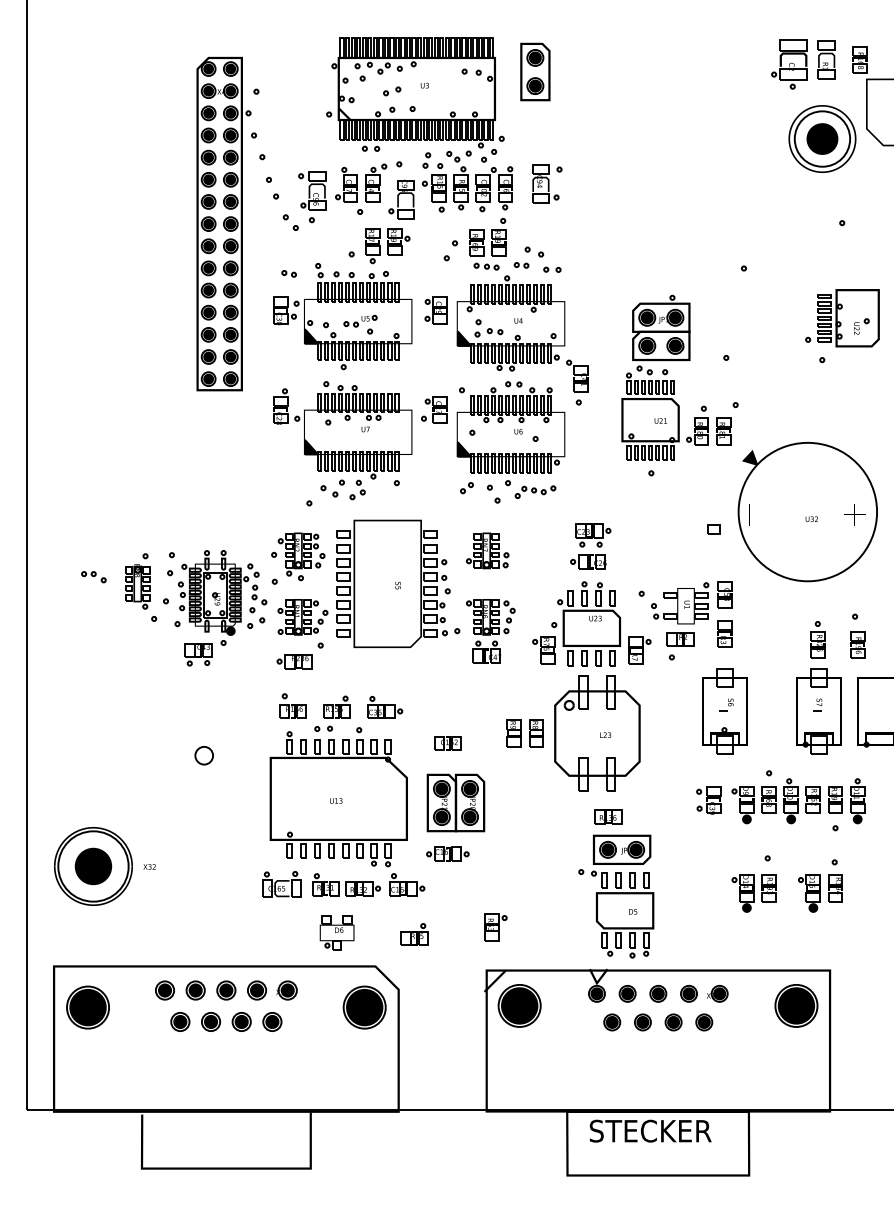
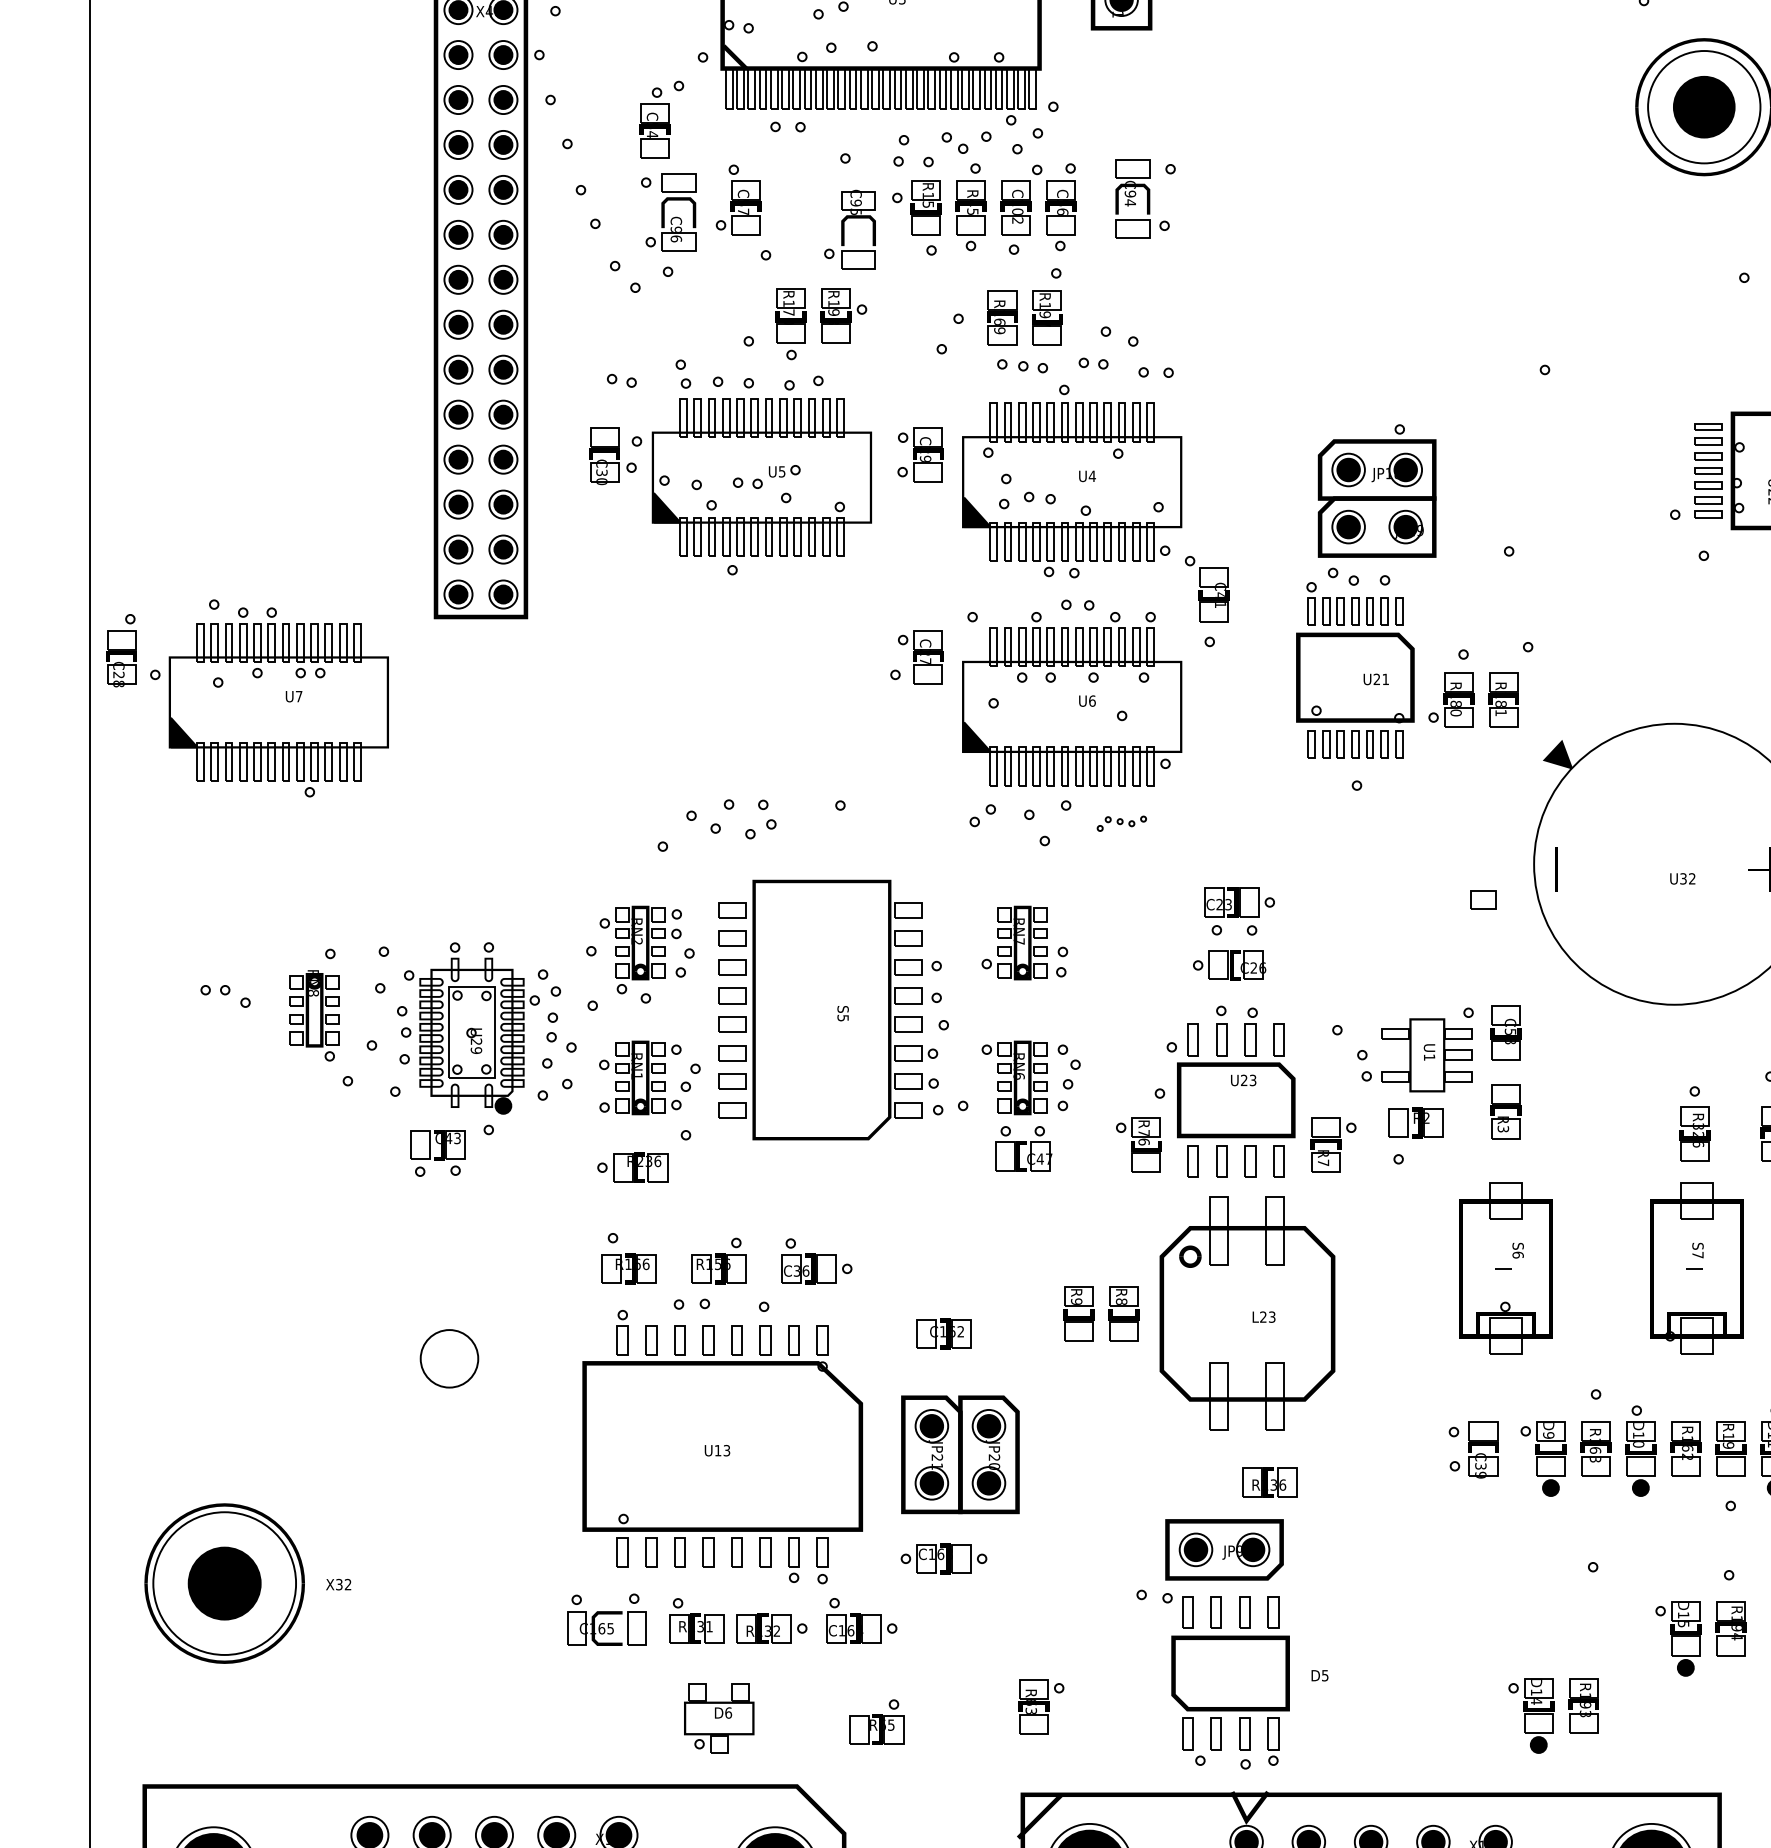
part: (376, 182) -> (663, 118), moved
part: (342, 430) -> (247, 698), moved
part: (535, 491) -> (1121, 822), size x0.6
circle: (204, 755) -> (450, 1358), size x1.6
part: (753, 893) -> (1552, 1715), moved
part: (616, 896) -> (1213, 1644), moved

